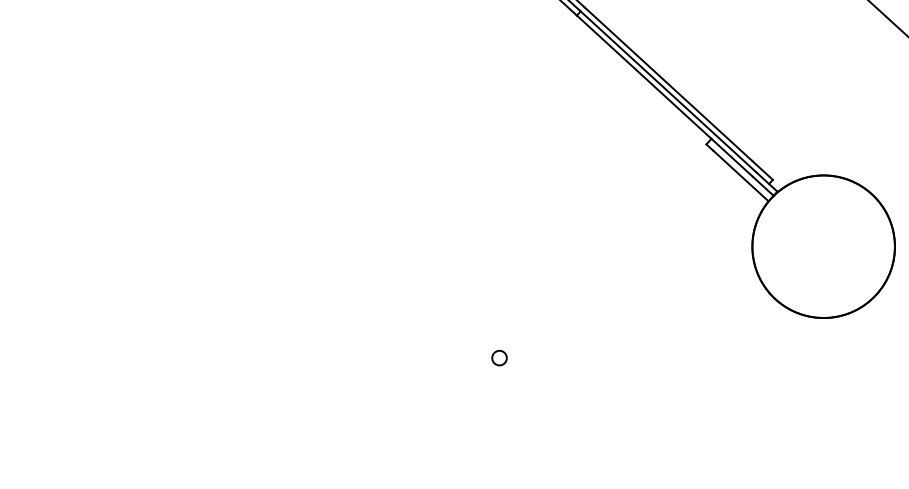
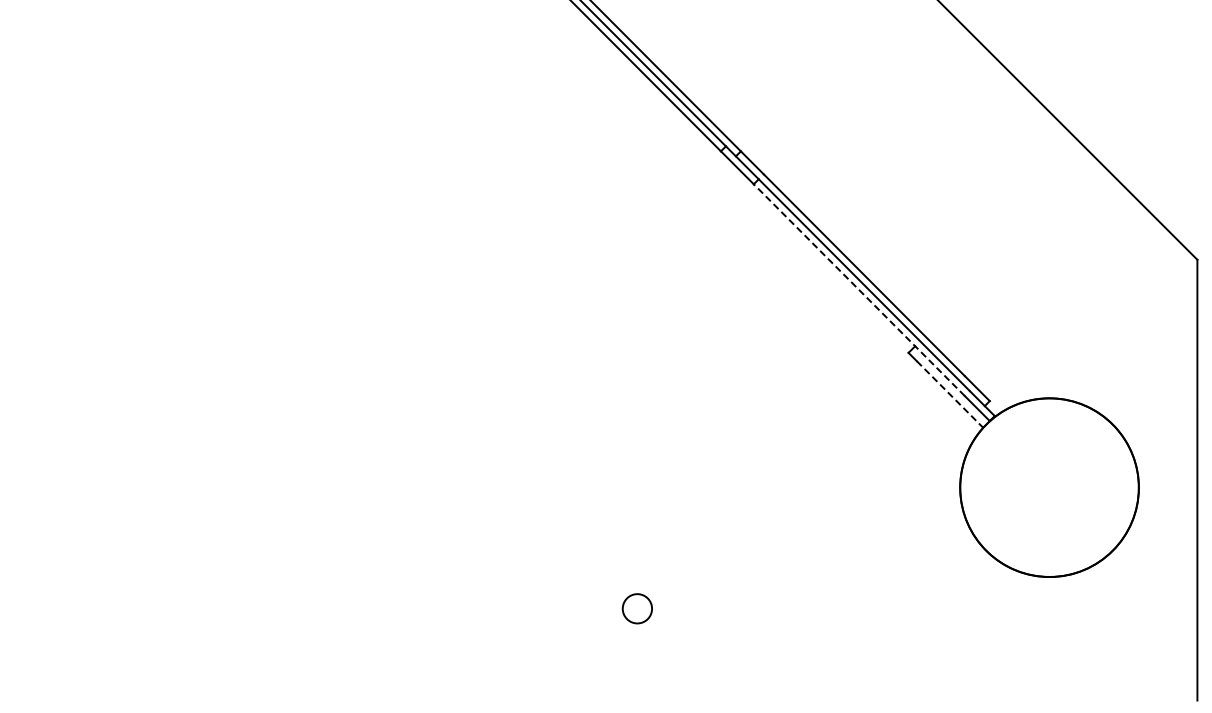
line: (665, 96) -> (859, 290), solid -> dashed
line: (741, 176) -> (950, 394), solid -> dashed
circle: (499, 357) -> (637, 608), size x1.6

